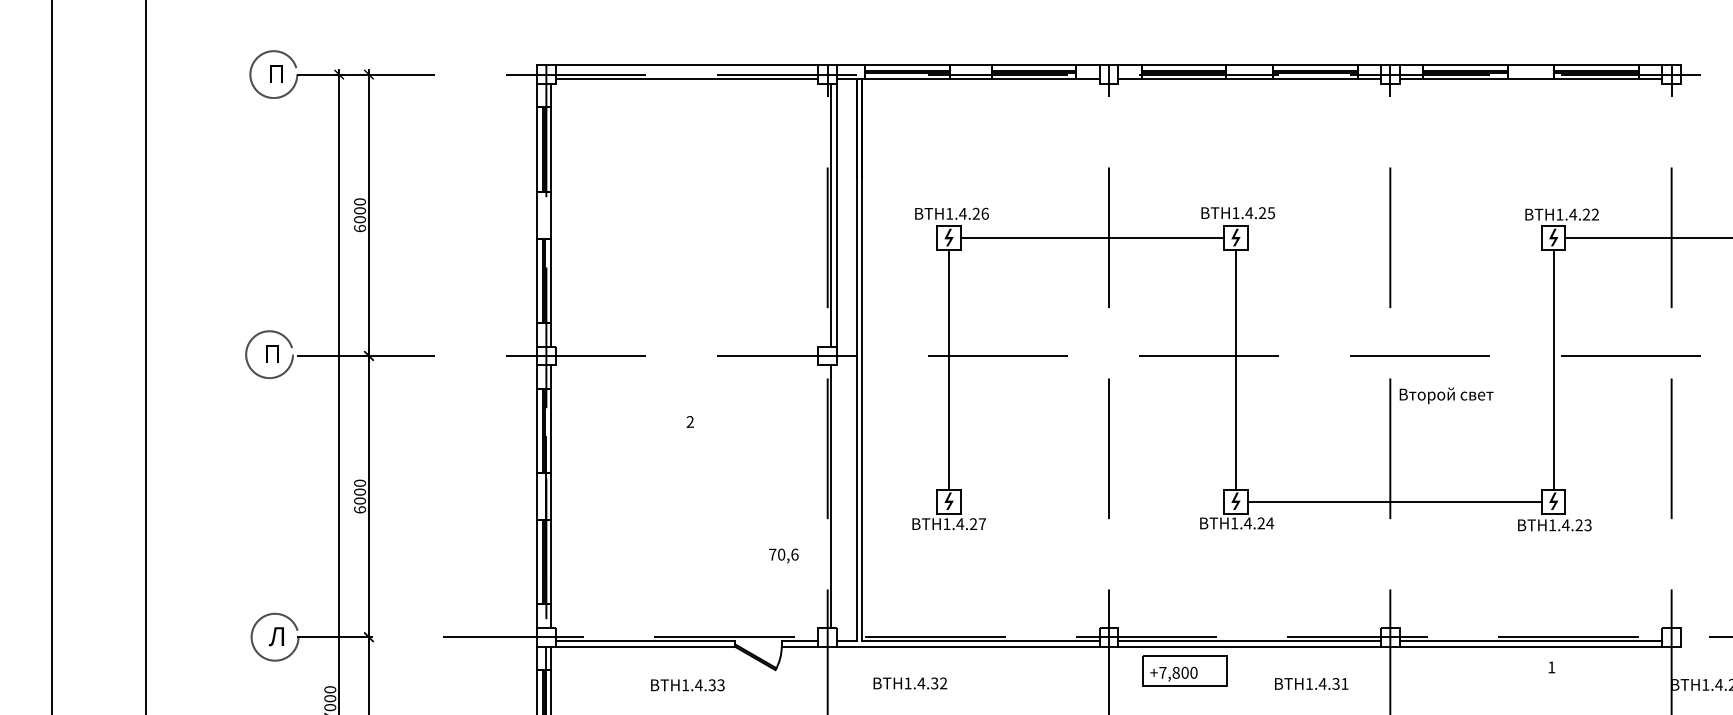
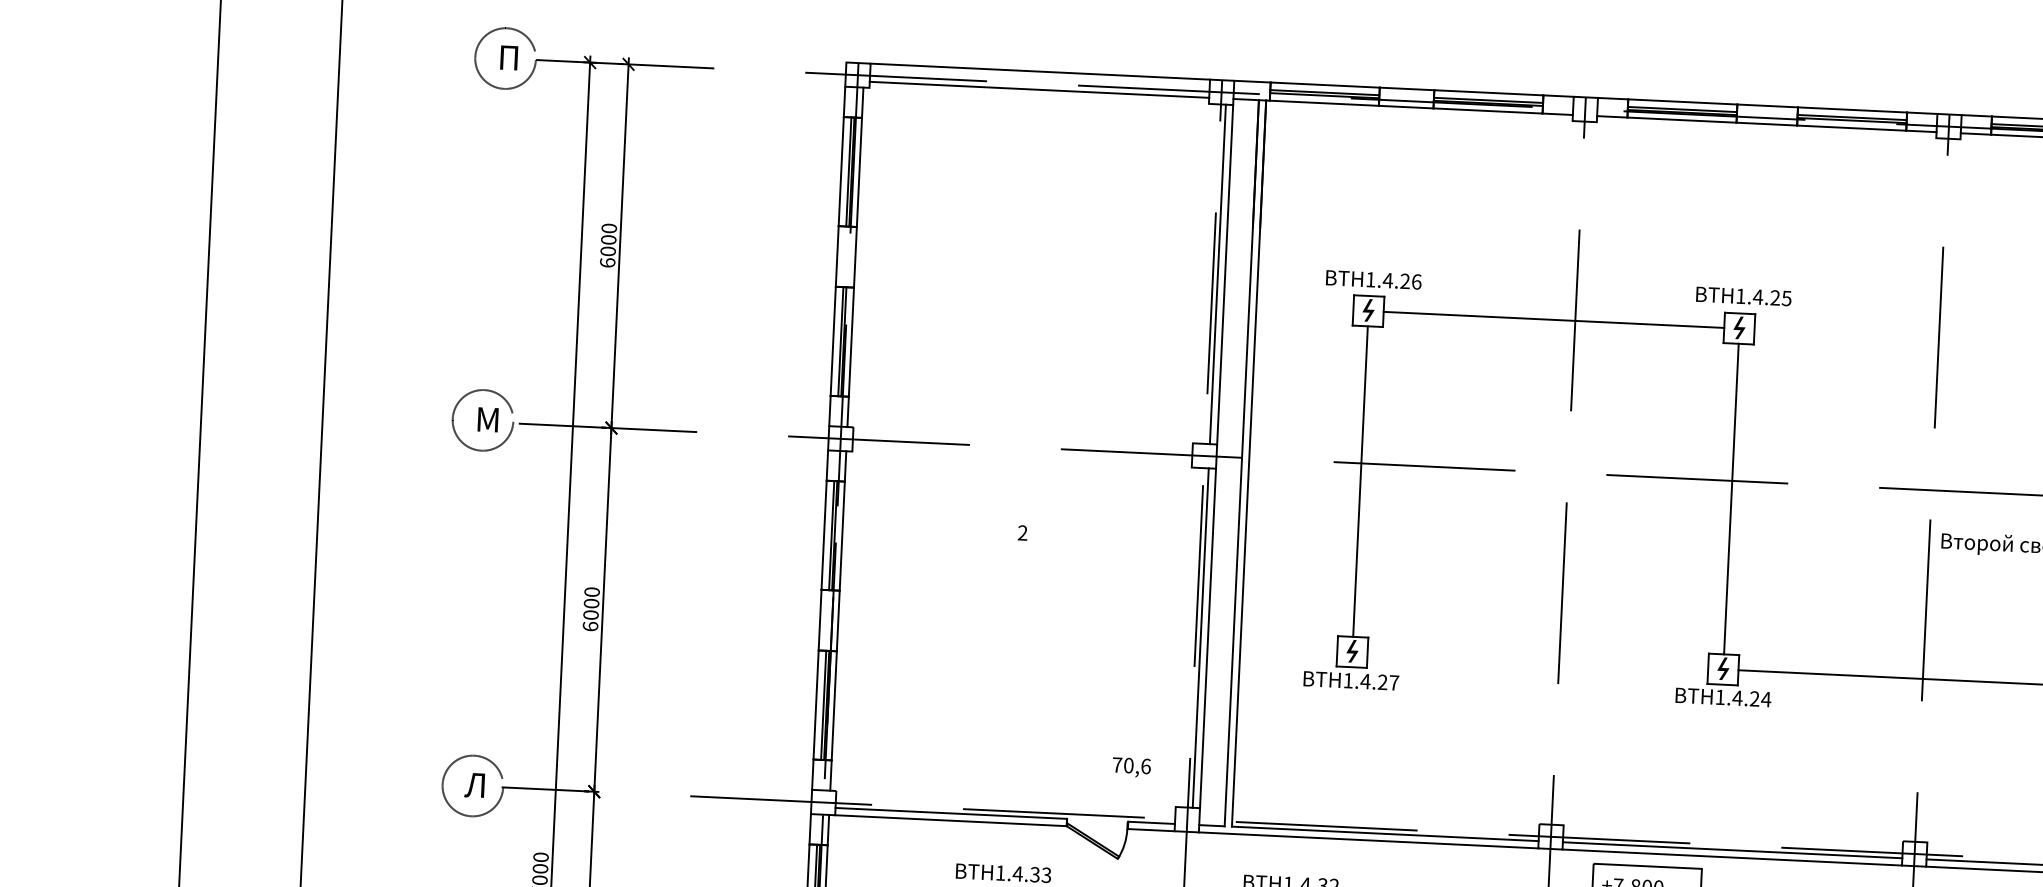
text: (273, 353) -> (488, 419), П -> М
line: (837, 496) -> (1208, 638), added
text: (783, 555) -> (1131, 766), moved

